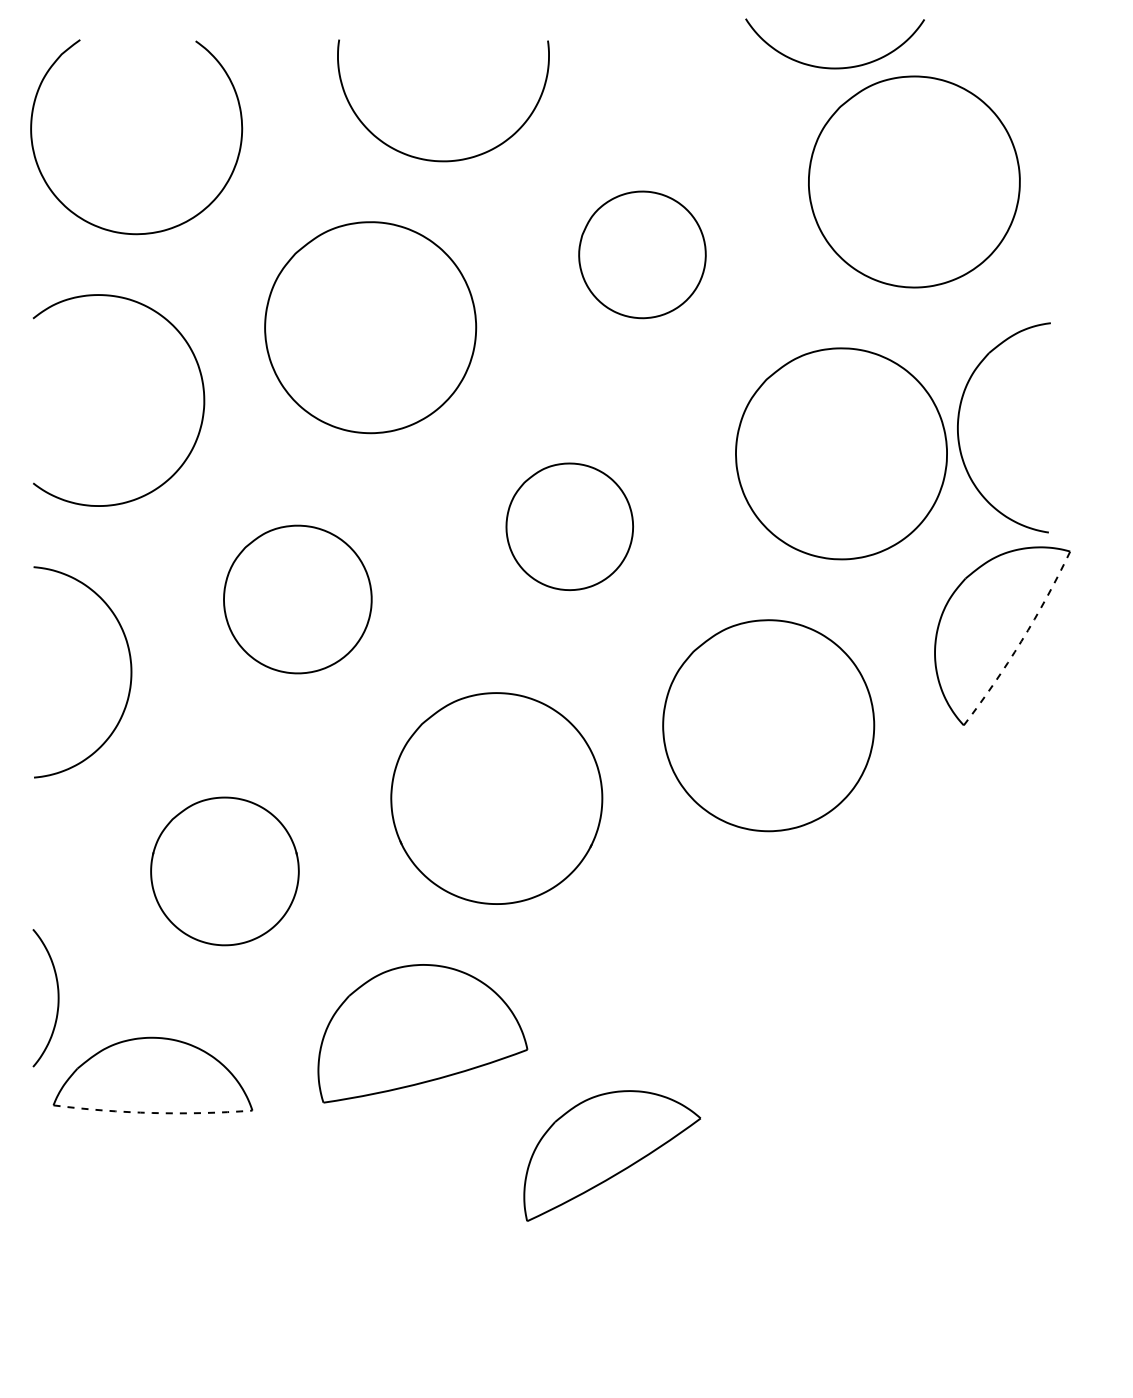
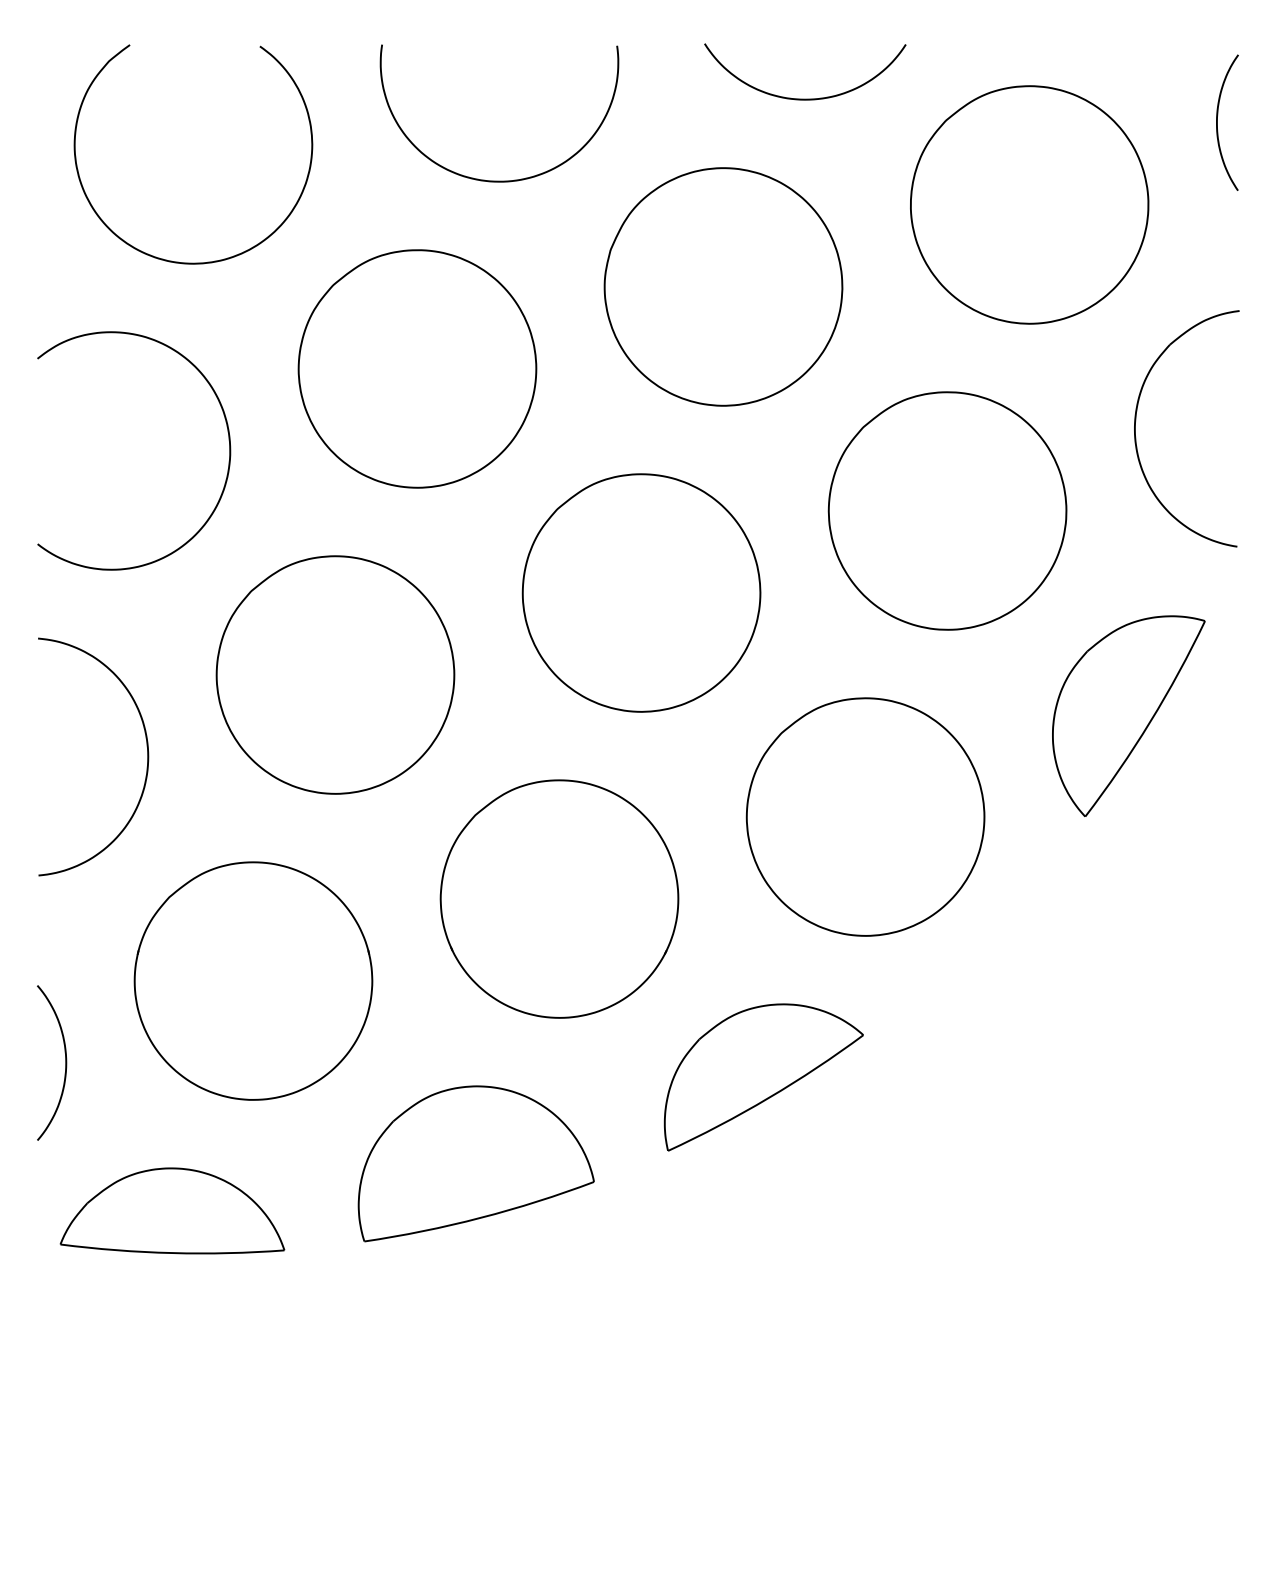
curve: (834, 67) -> (804, 98), moved
curve: (1081, 108) -> (1217, 122), added
curve: (127, 232) -> (183, 261), moved
part: (642, 254) -> (723, 286), size x1.67
part: (959, 420) -> (1136, 420), moved
part: (569, 526) -> (641, 592), size x1.67
part: (297, 599) -> (335, 674), size x1.43
arc: (1021, 641) -> (1150, 722), dashed -> solid
part: (224, 871) -> (252, 981), size x1.43
curve: (57, 998) -> (64, 1063), moved
arc: (152, 1113) -> (171, 1253), dashed -> solid
part: (612, 1155) -> (764, 1076), moved

